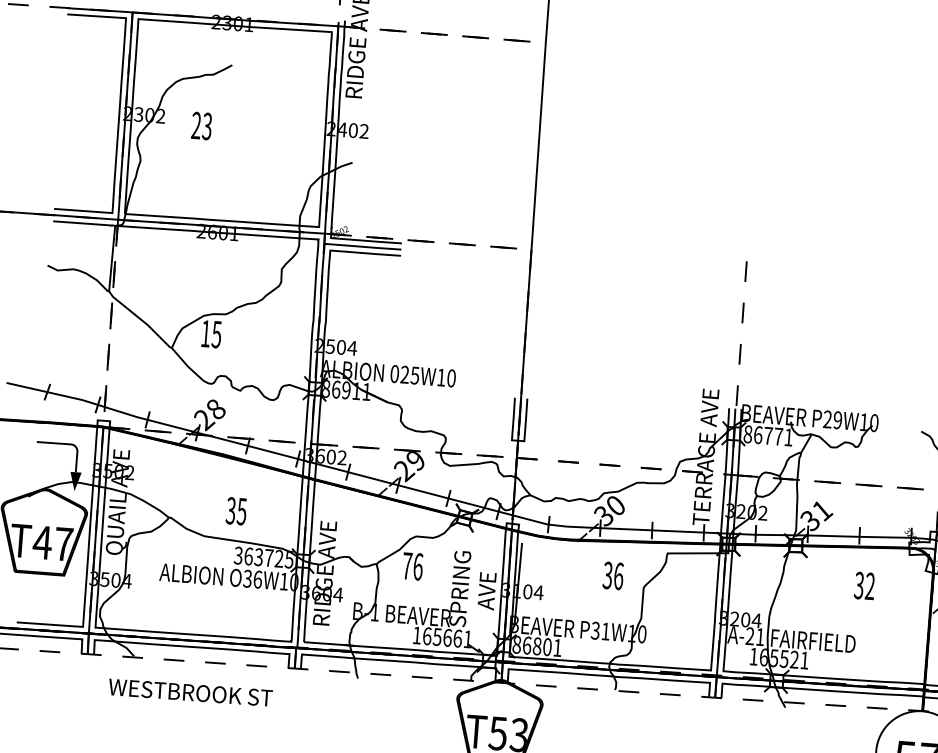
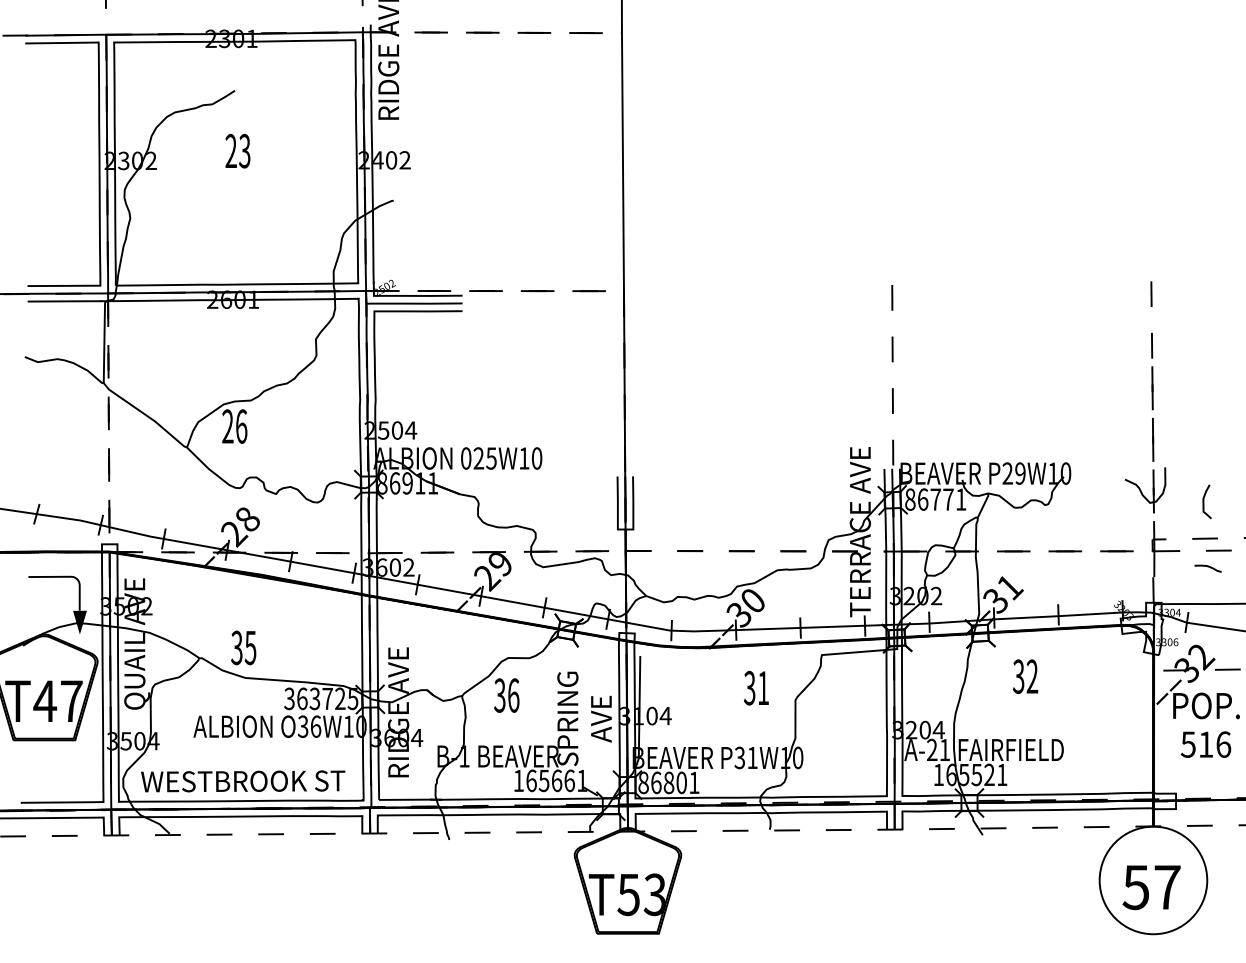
text: (201, 125) -> (237, 150), moved
text: (211, 334) -> (234, 426), 15 -> 26
text: (236, 510) -> (243, 647), moved
text: (406, 565) -> (499, 695), 76 -> 36
text: (618, 575) -> (763, 687), 36 -> 31
text: (864, 585) -> (1025, 676), moved
text: (190, 692) -> (243, 781), moved

